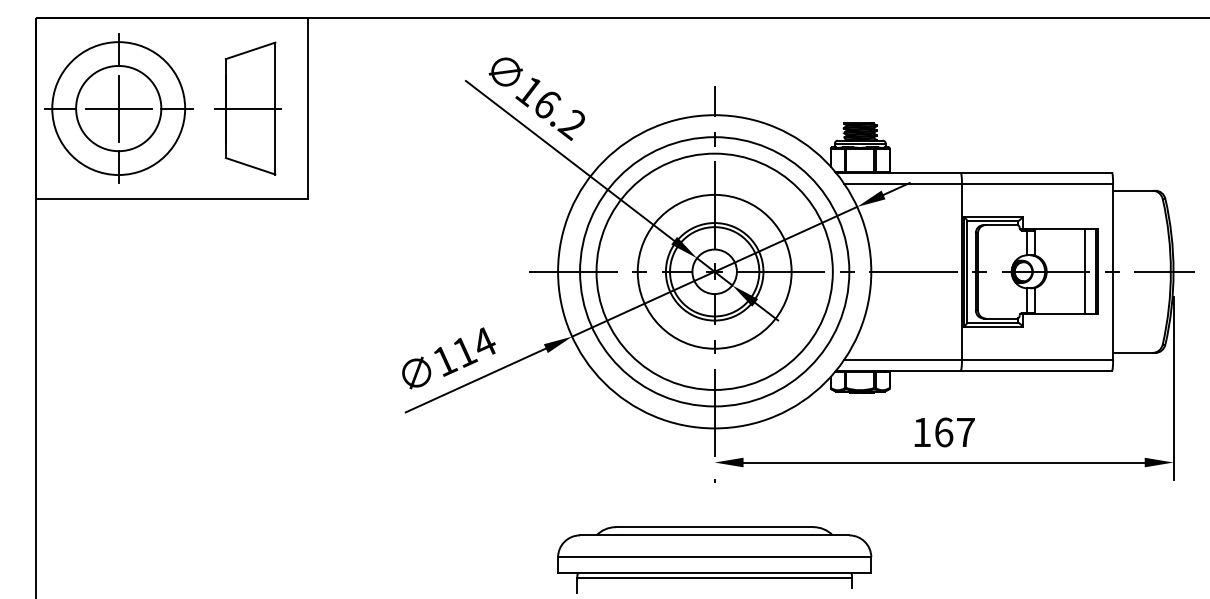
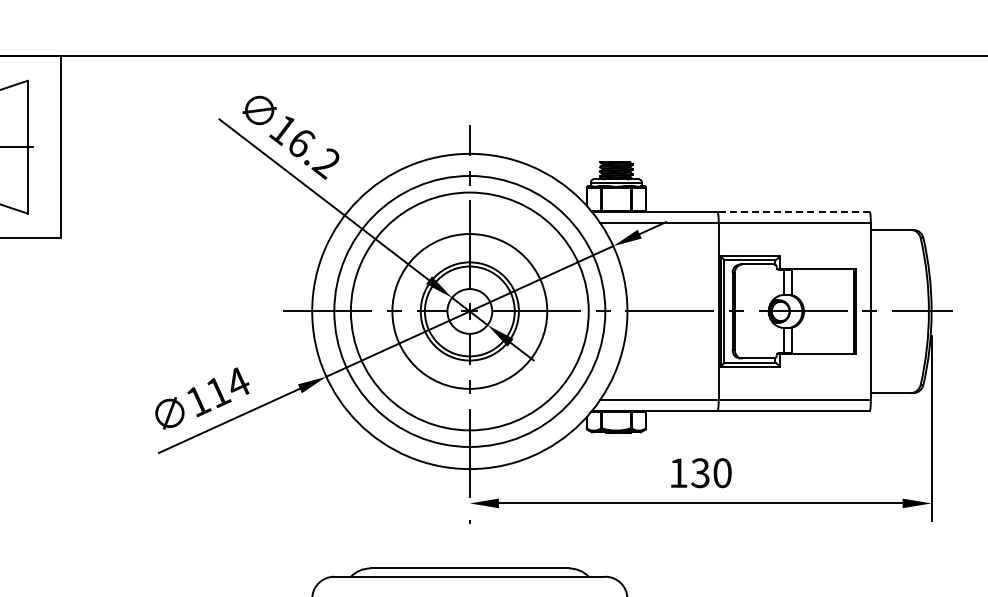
line: (1036, 172) -> (793, 211), solid -> dashed
line: (1085, 271) -> (843, 311), removed
text: (954, 432) -> (711, 473), 167 -> 130

